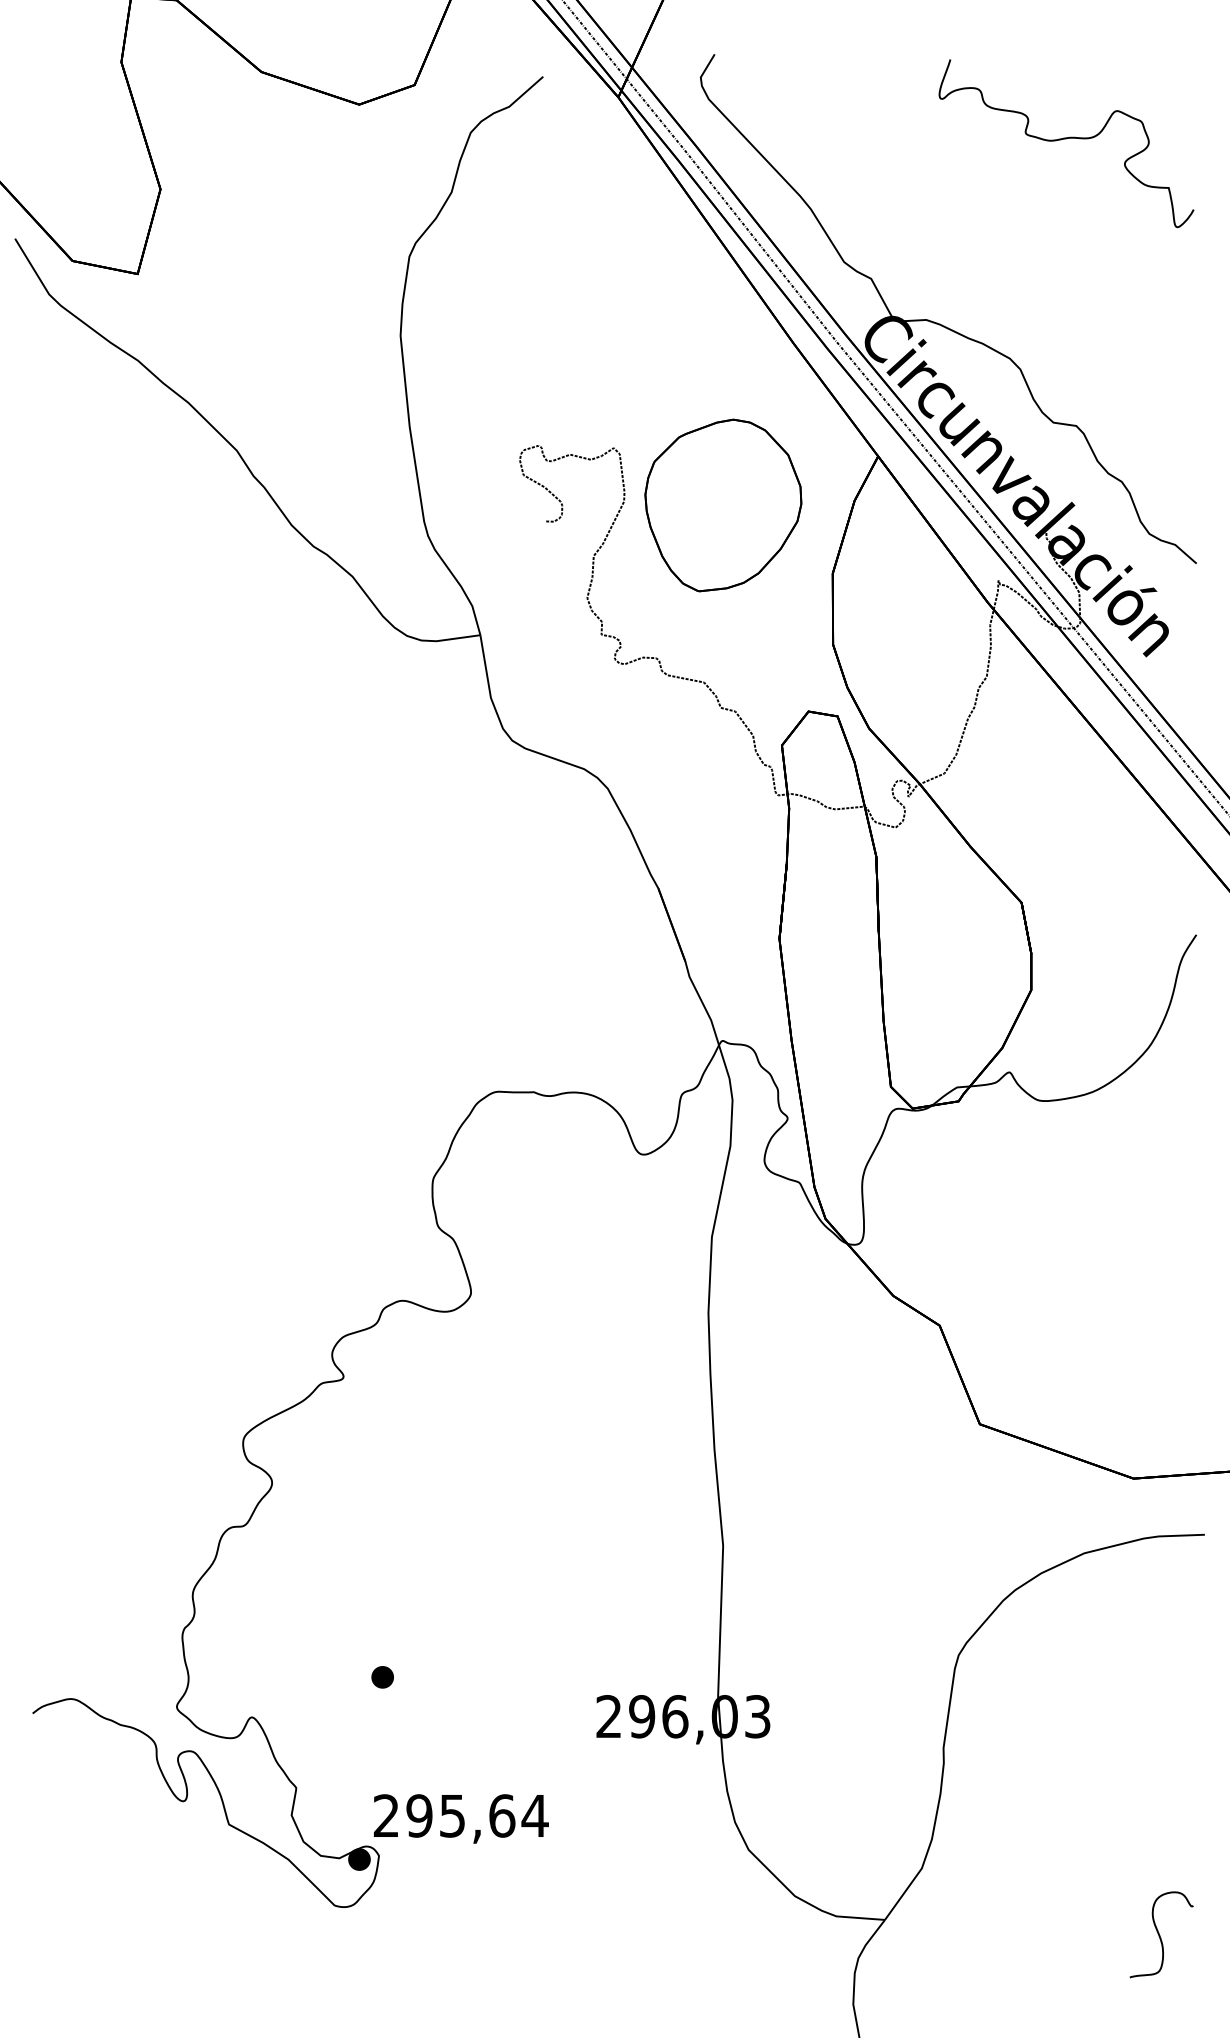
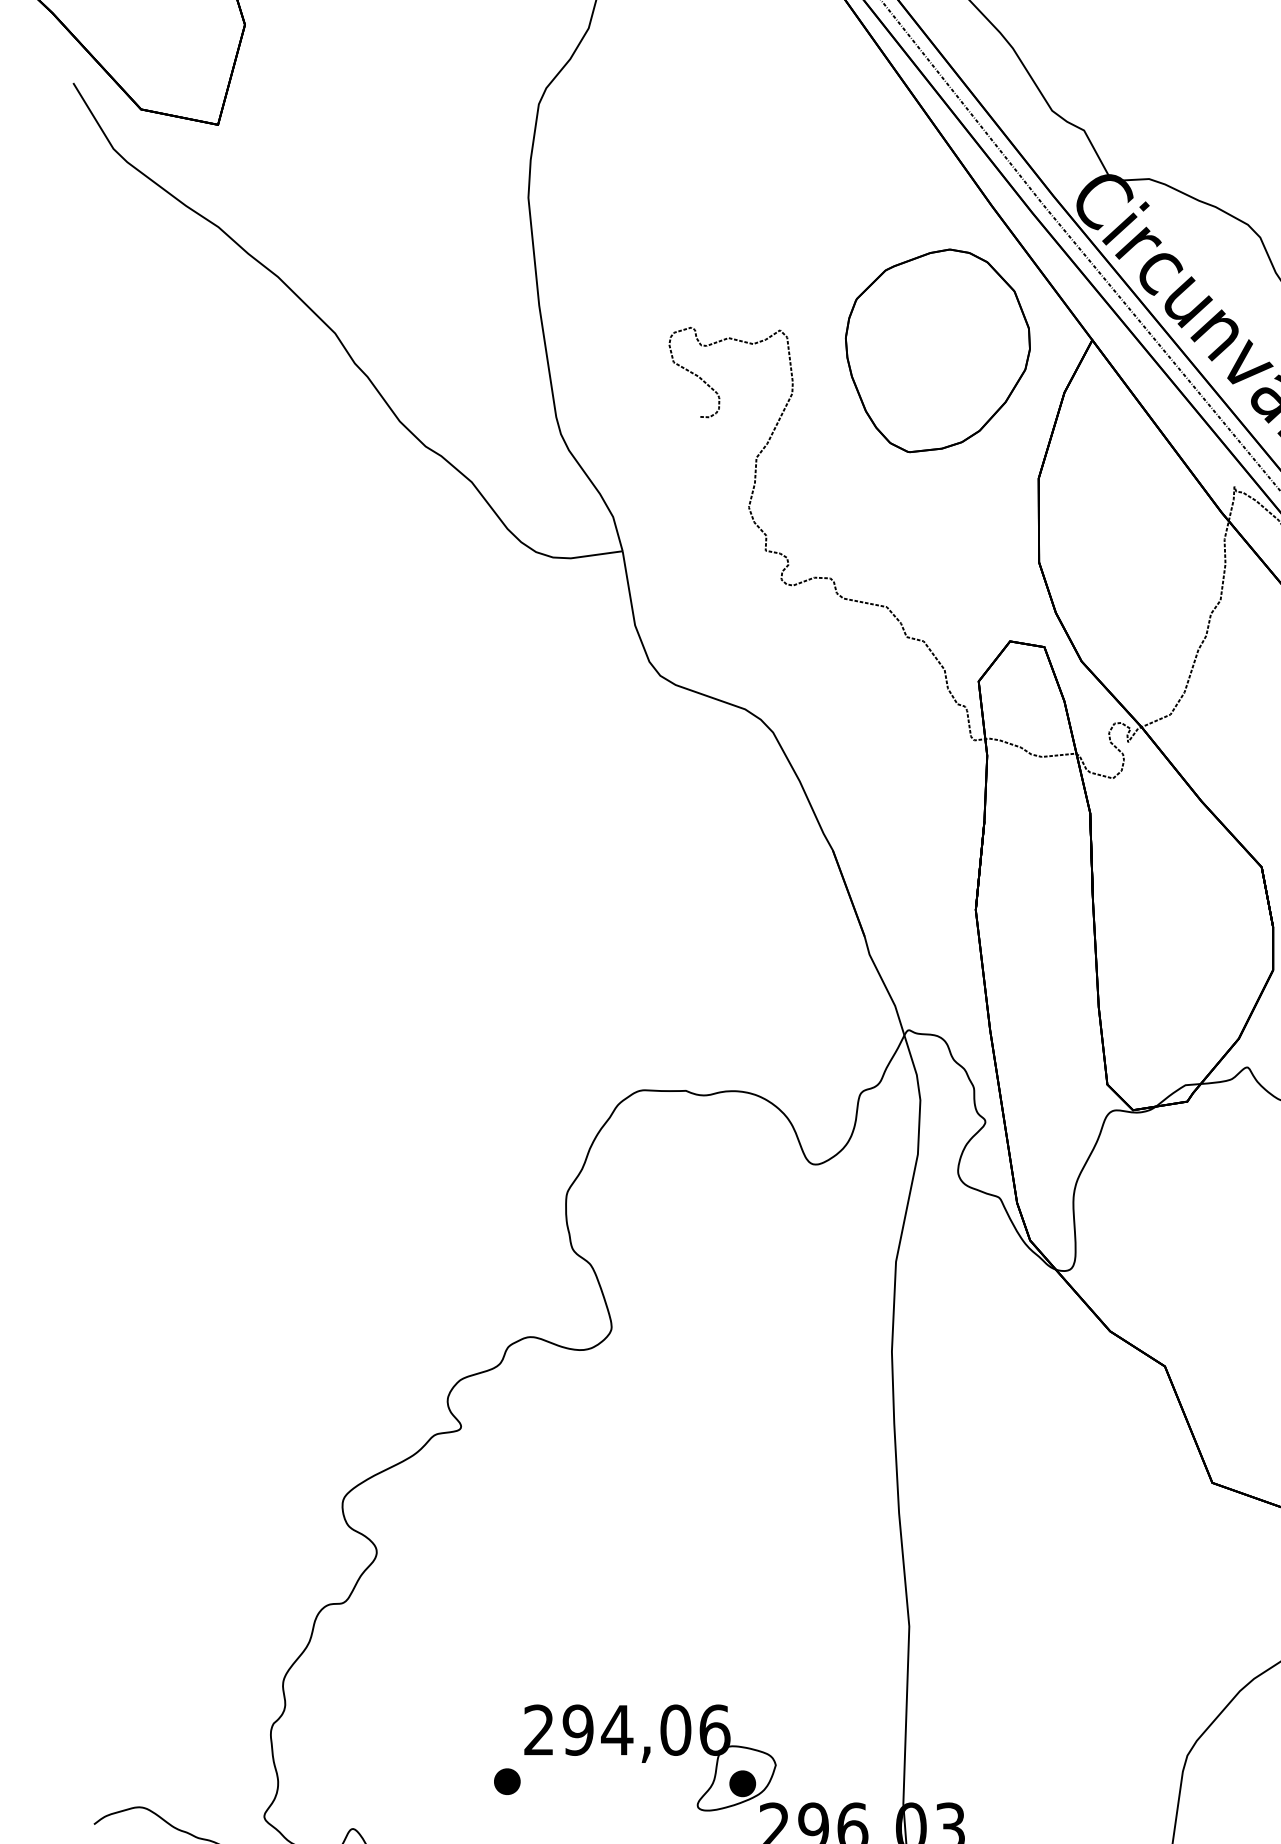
part: (723, 505) -> (938, 350), moved
part: (503, 1657) -> (649, 1758), added

